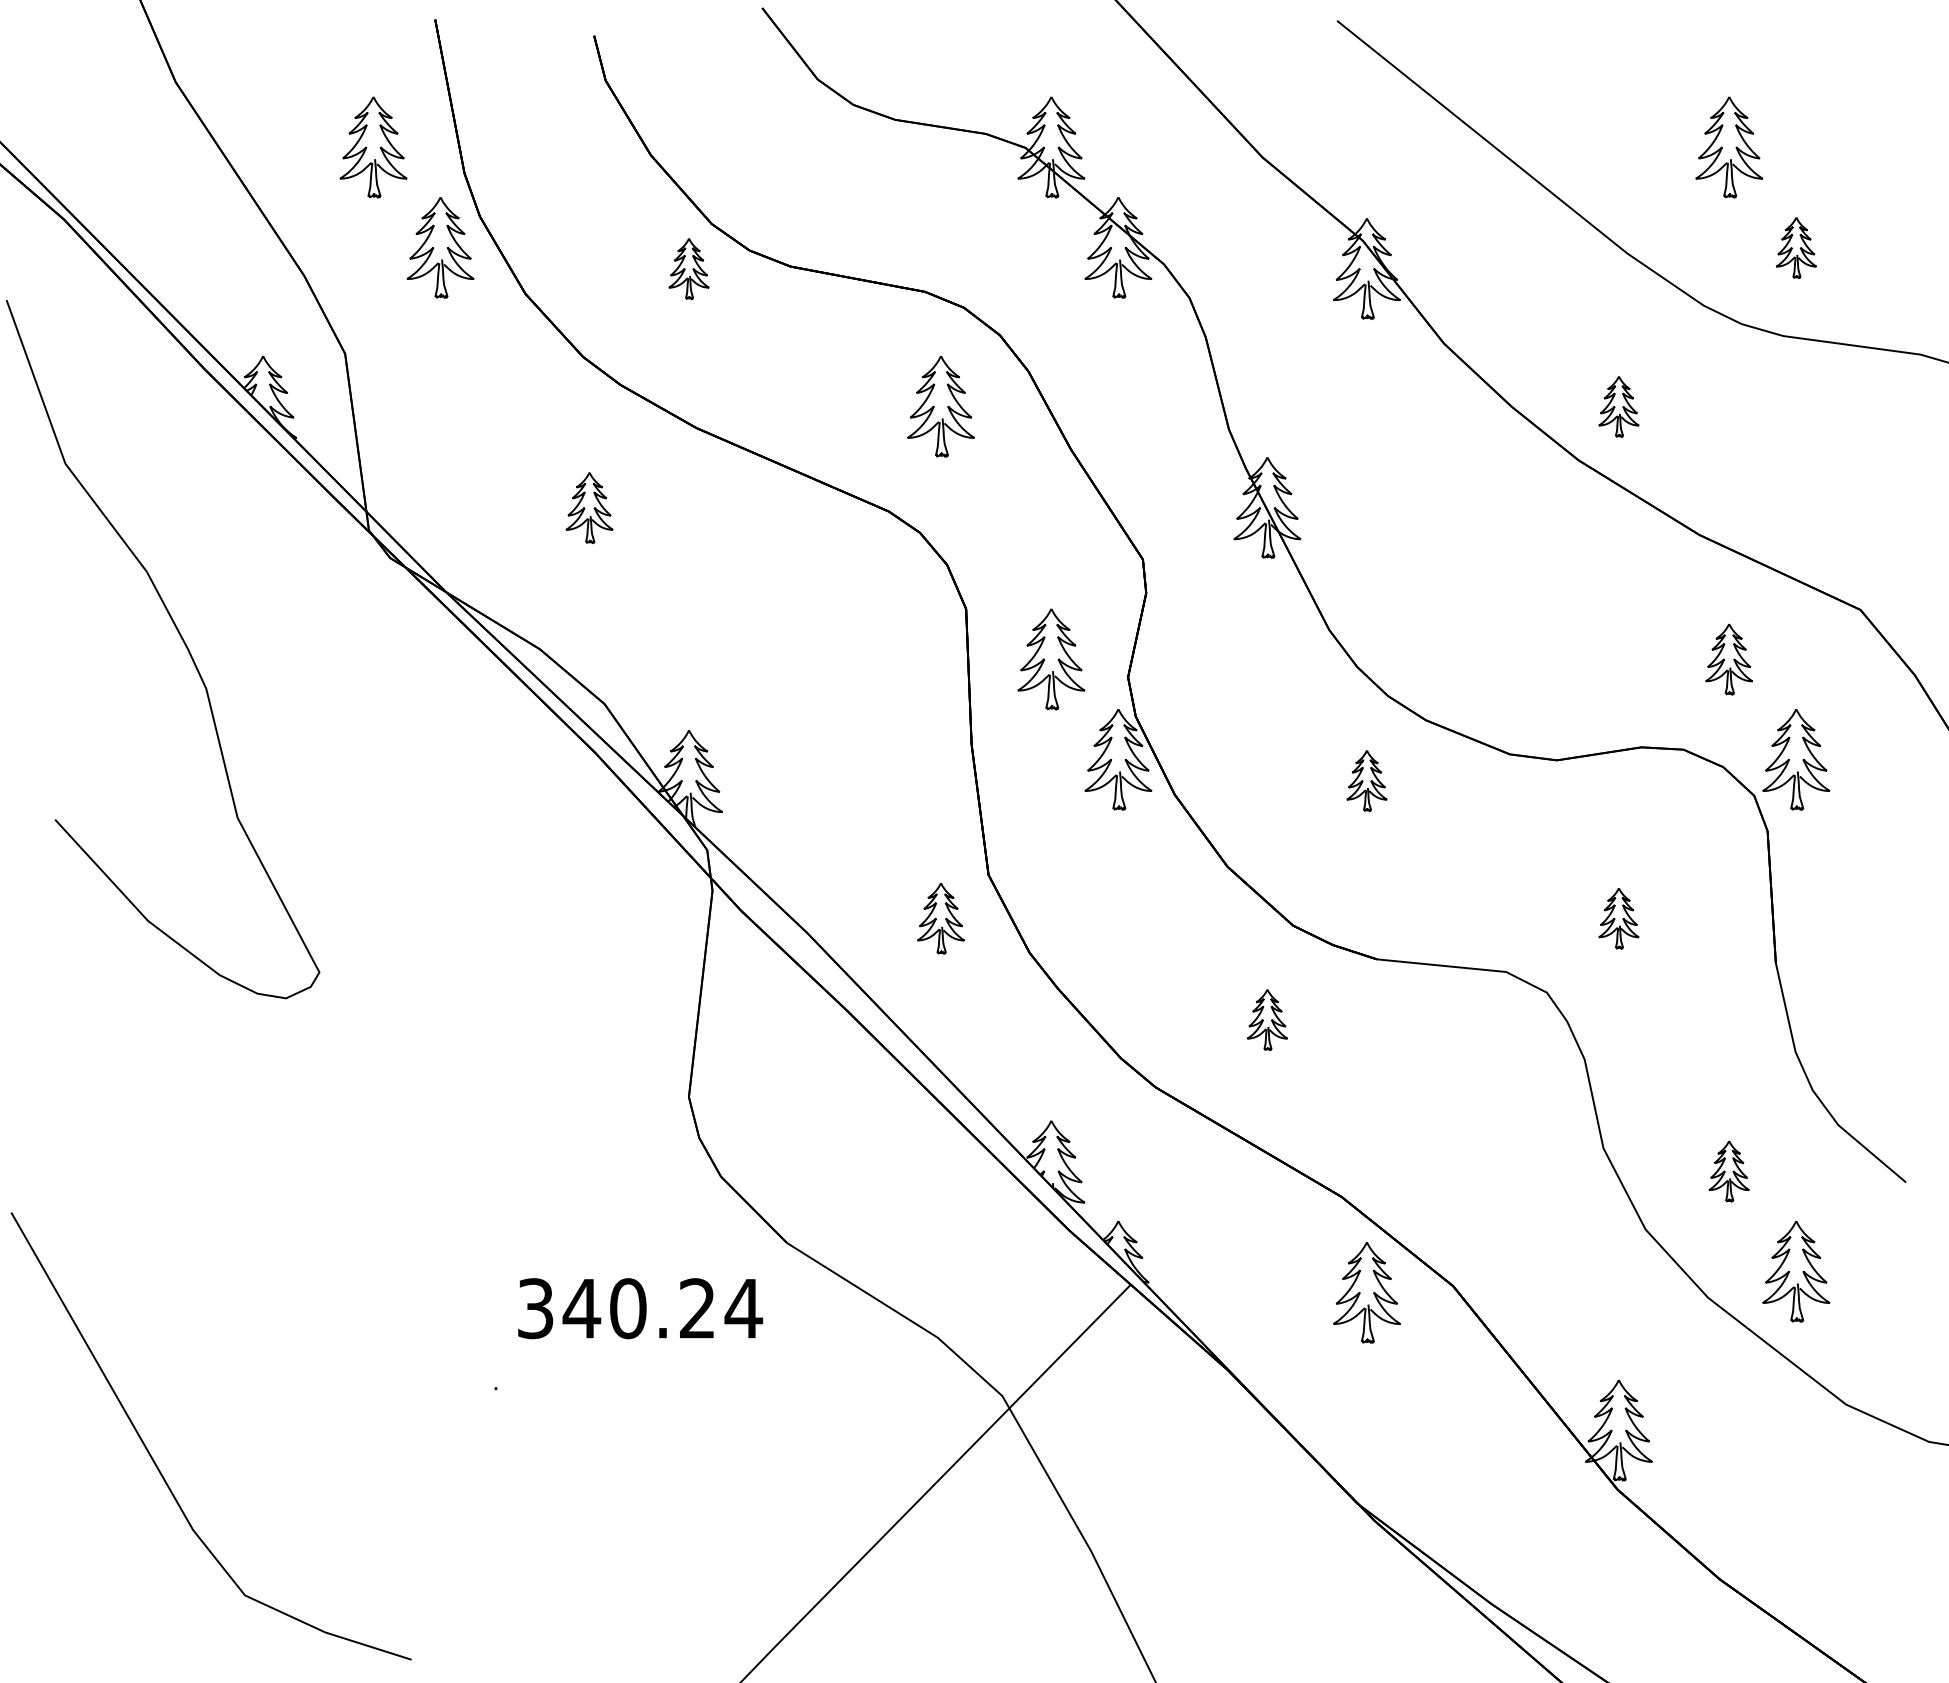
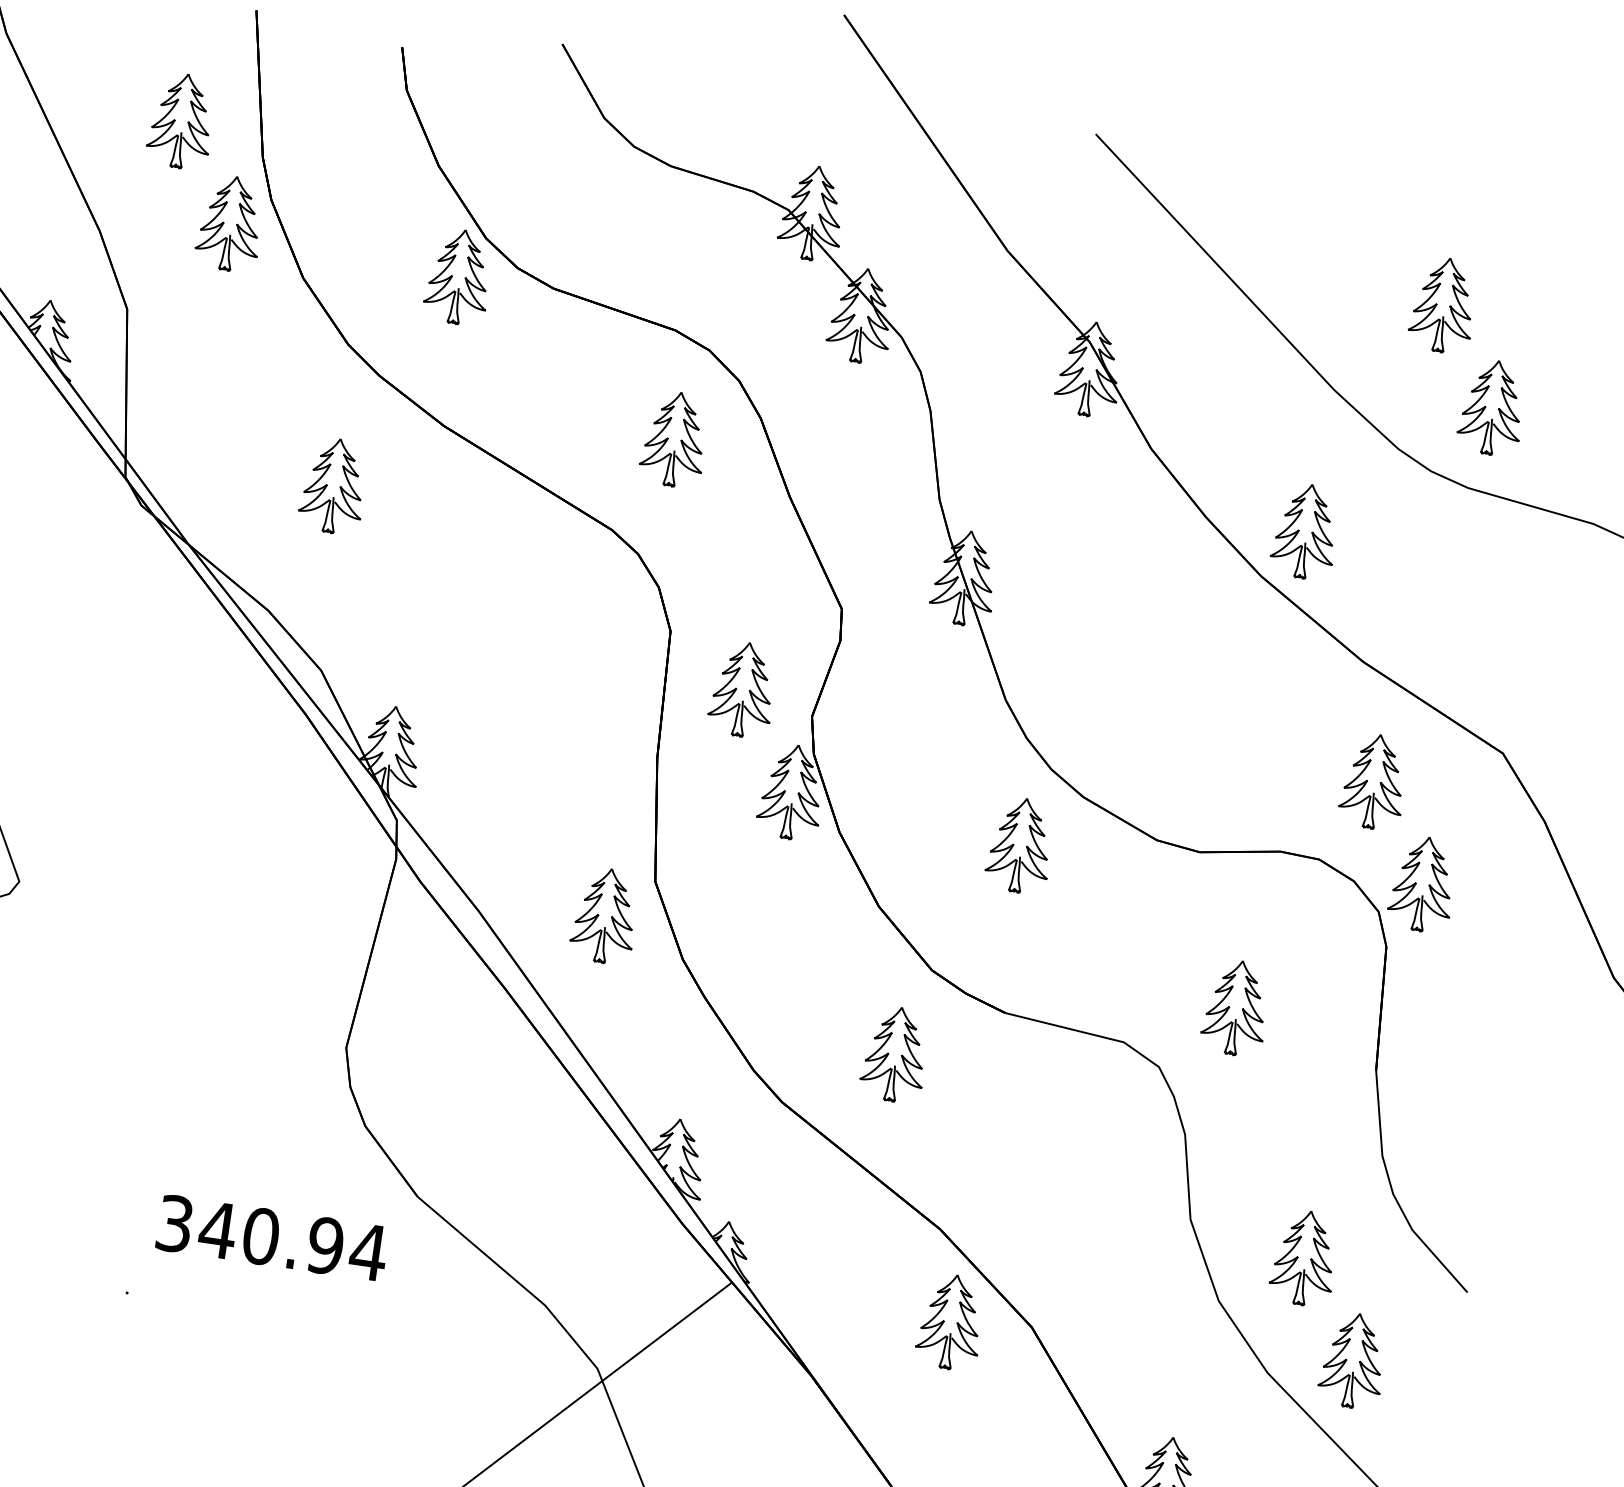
part: (1796, 247) -> (1492, 407), size x1.67
part: (688, 268) -> (458, 276), size x1.67
part: (1618, 406) -> (1305, 531), size x1.67
part: (589, 507) -> (333, 485), size x1.43
part: (1728, 659) -> (1373, 781), size x1.43
part: (1366, 780) -> (1019, 845), size x1.67
part: (940, 918) -> (604, 915), size x1.43
part: (1618, 918) -> (1235, 1007), size x1.67
part: (1267, 1019) -> (895, 1054), size x1.67
part: (1728, 1171) -> (1303, 1258), size x1.67
text: (697, 1308) -> (325, 1245), 340.24 -> 340.94

